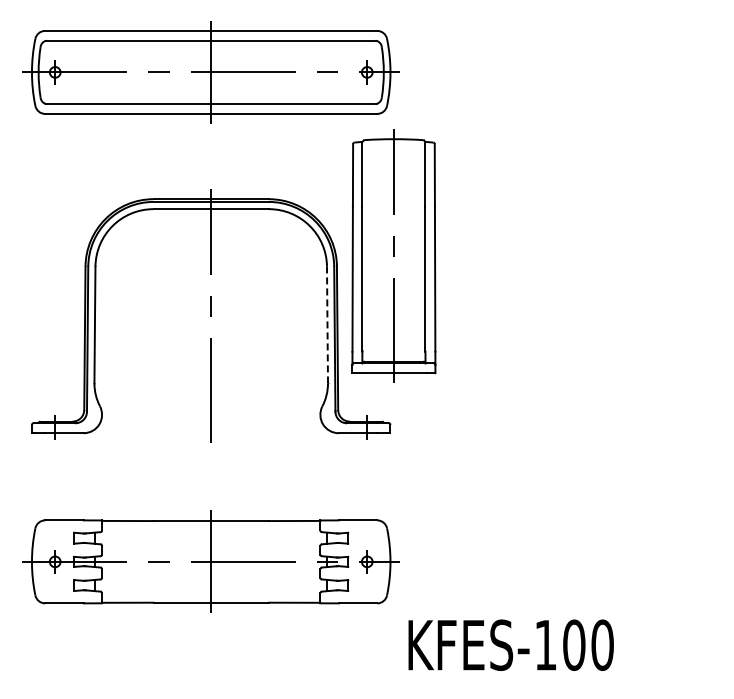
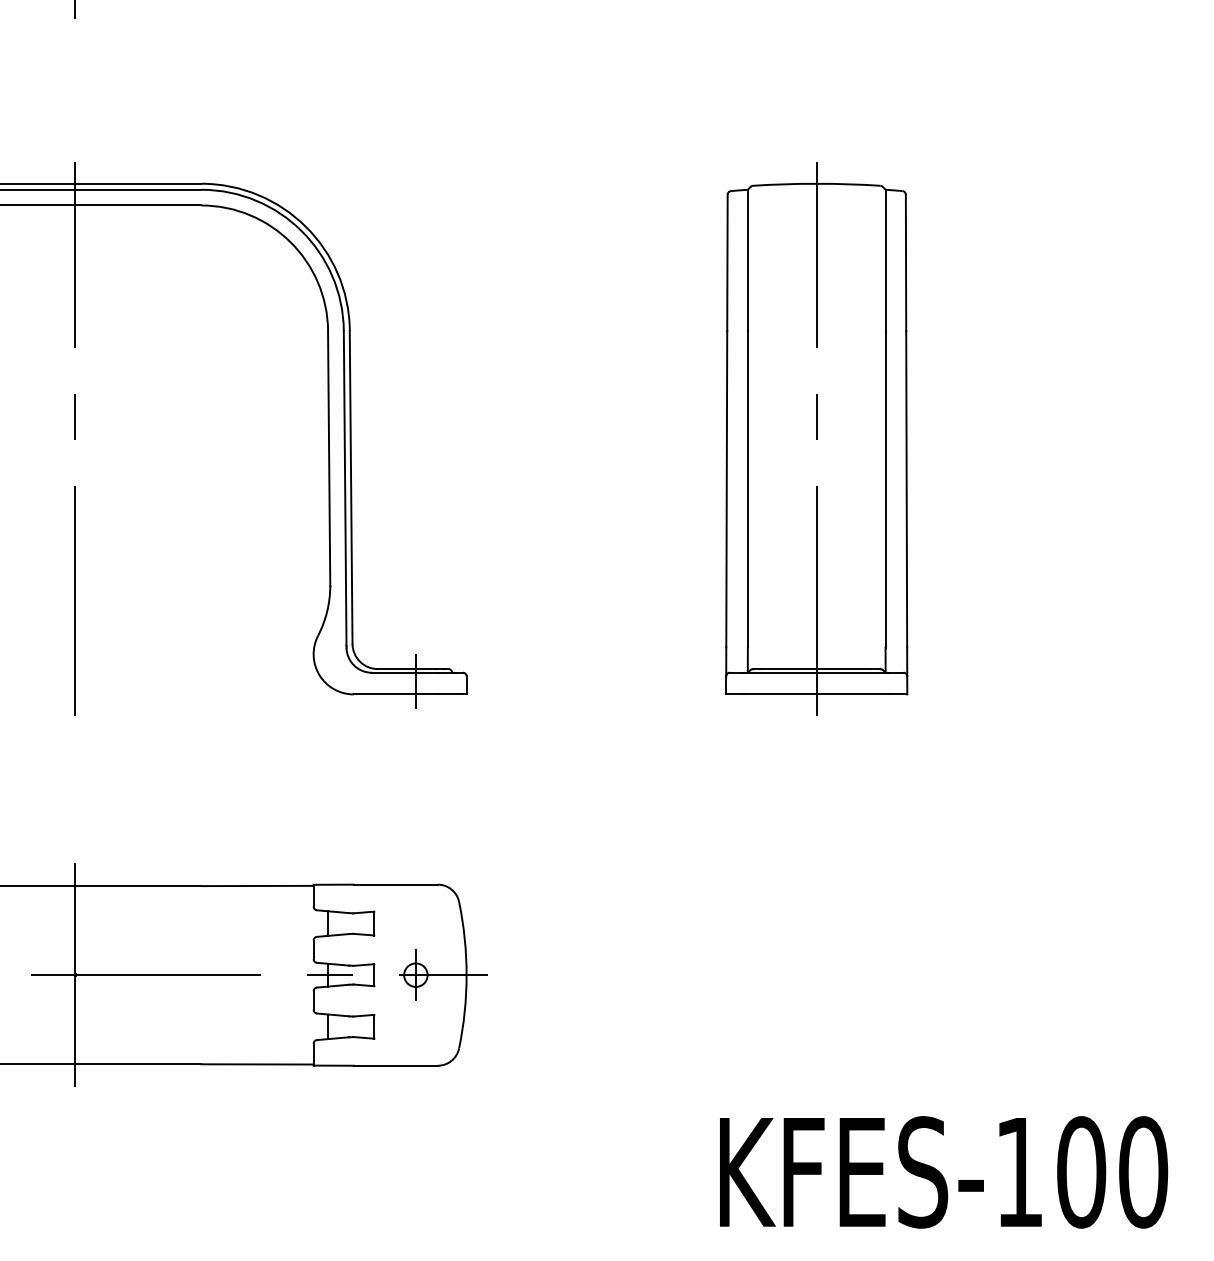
part: (393, 255) -> (815, 437), moved
line: (327, 324) -> (329, 457), dashed -> solid
text: (510, 644) -> (942, 1170), moved

